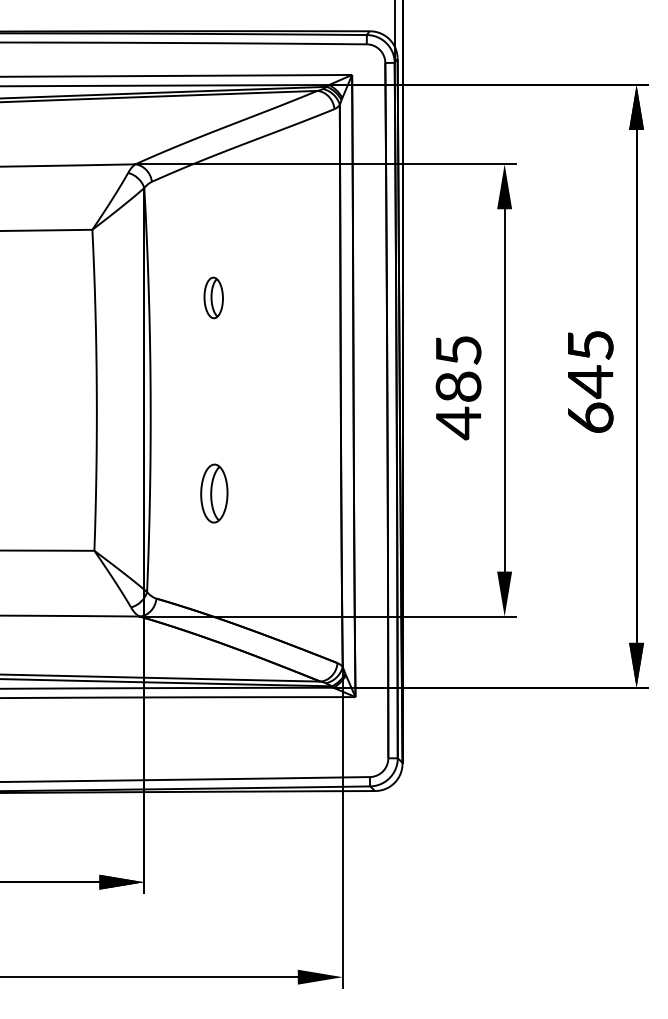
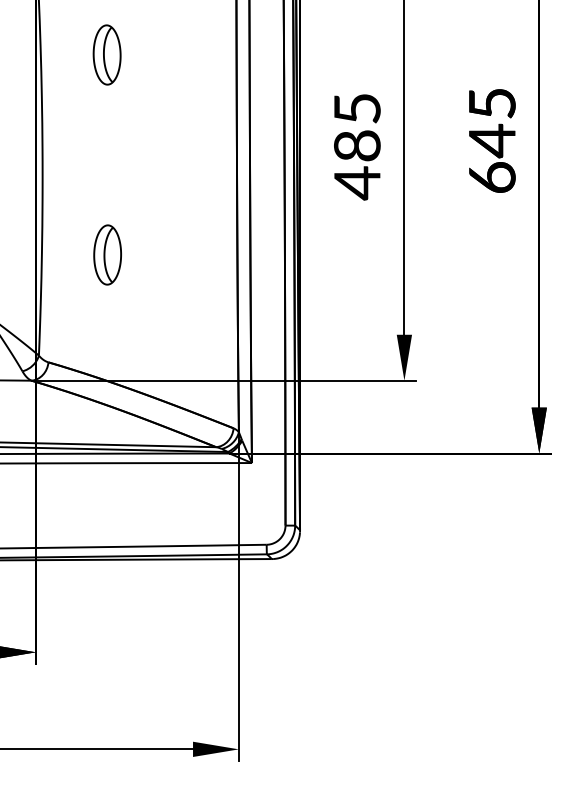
part: (213, 297) -> (106, 54), size x1.43

